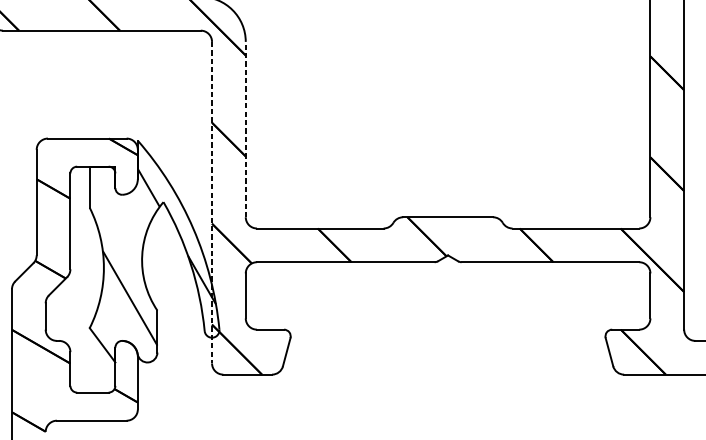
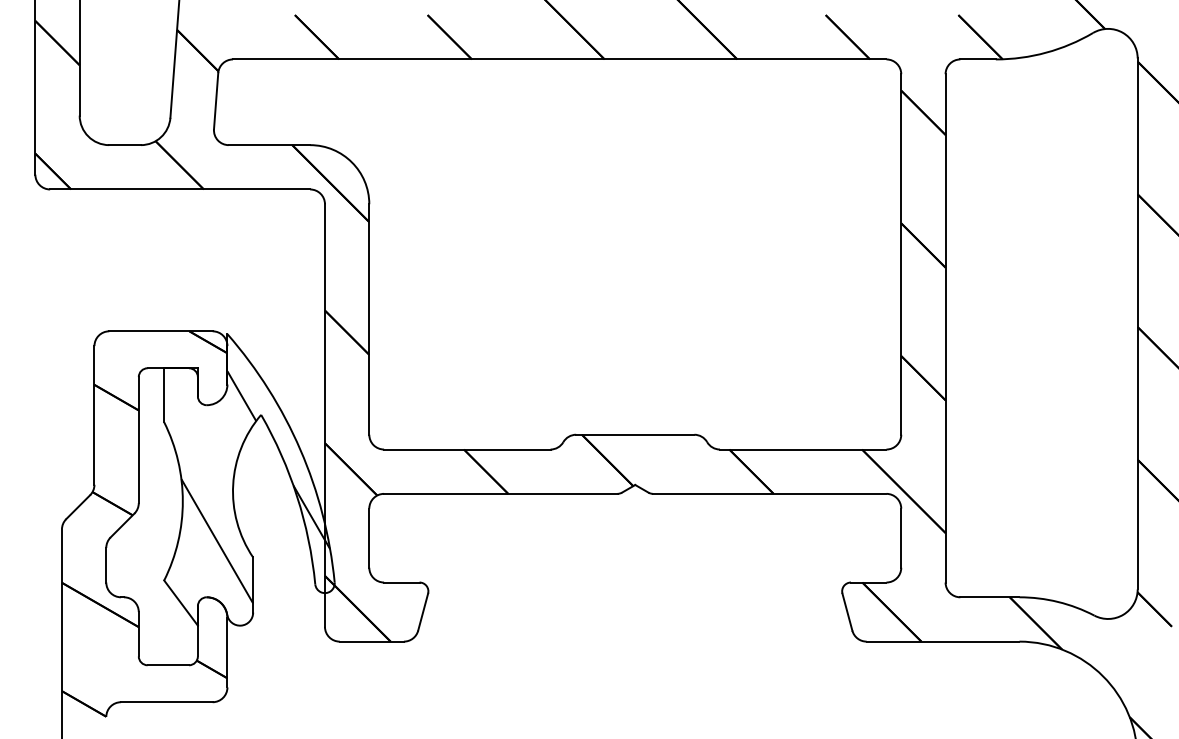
line: (245, 129) -> (369, 319), dashed -> solid
line: (211, 203) -> (324, 416), dashed -> solid

